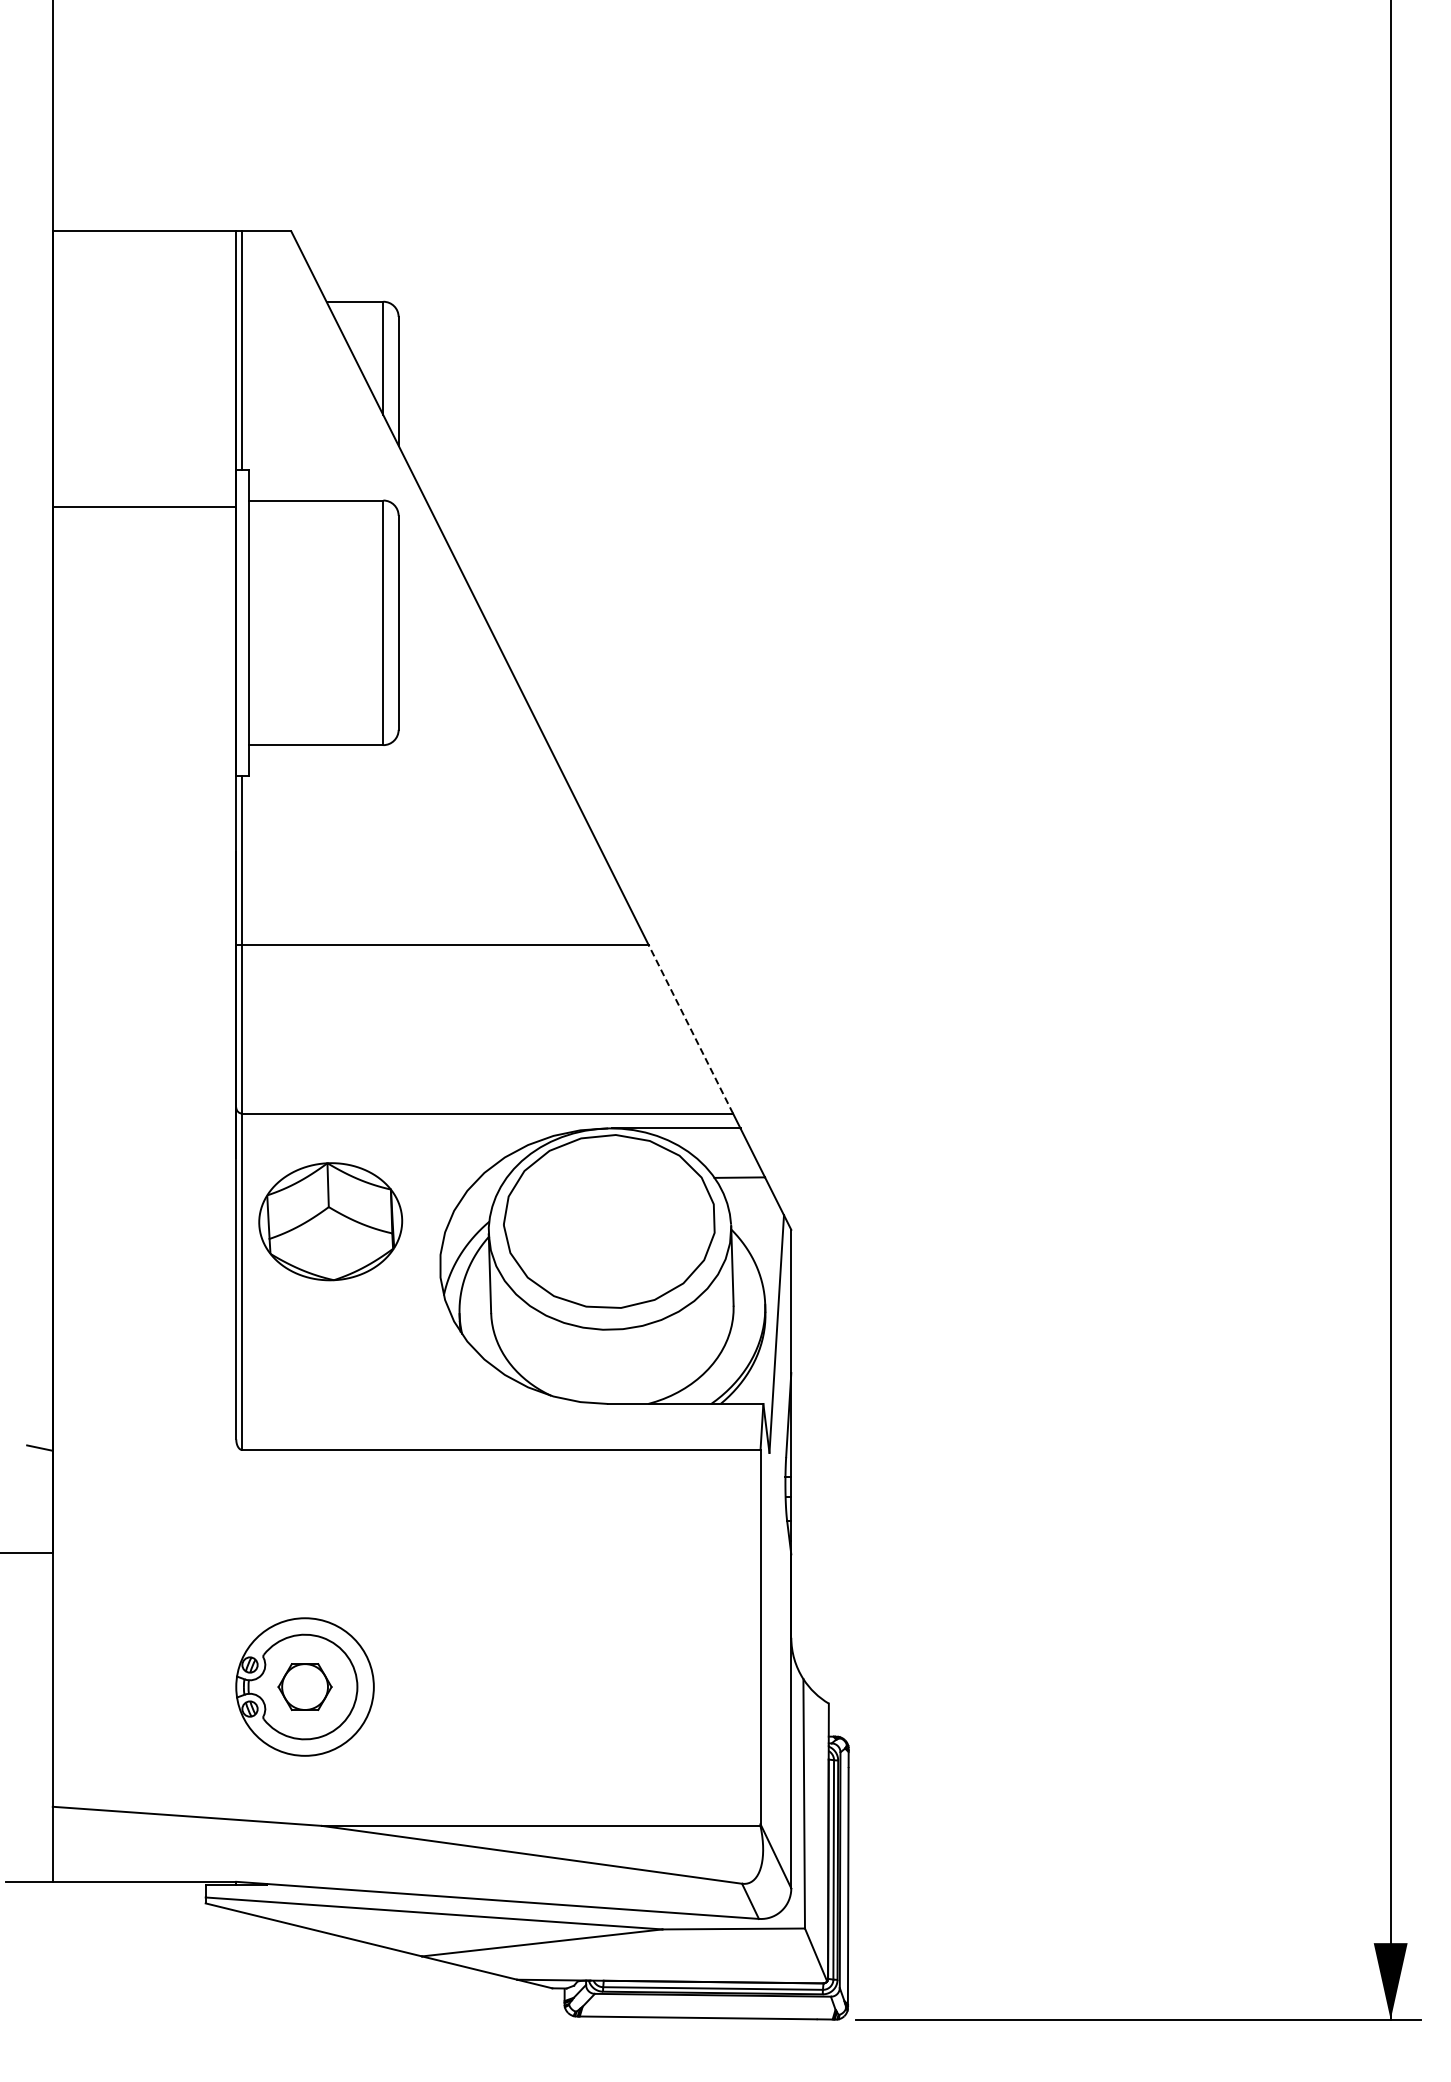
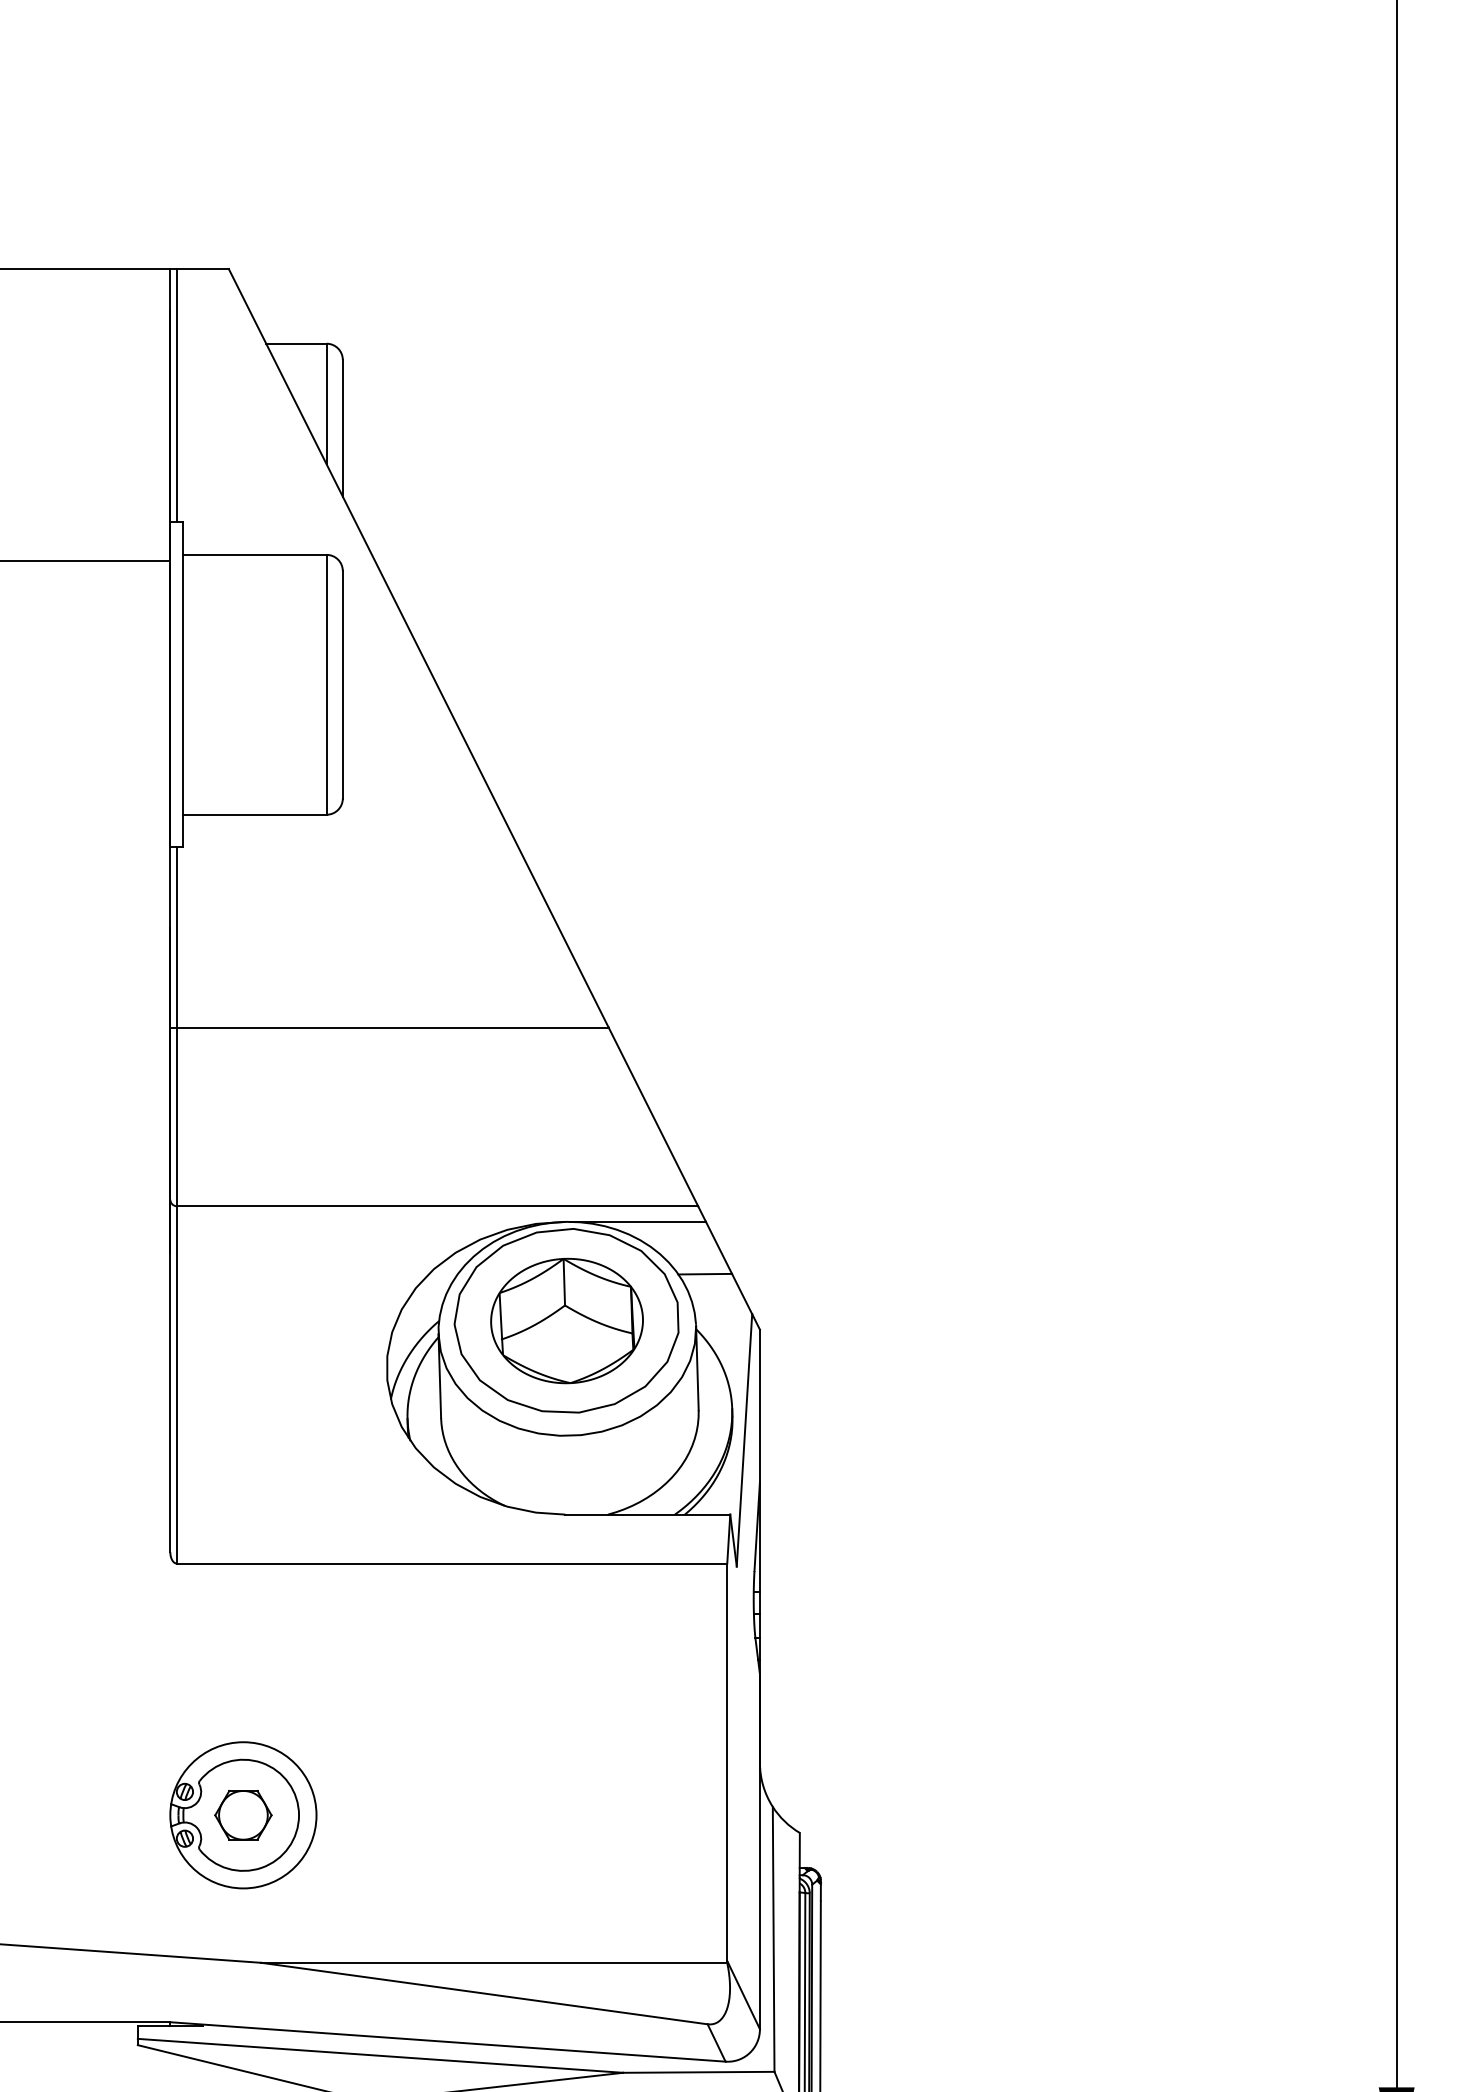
line: (690, 1029) -> (652, 1116), dashed -> solid
part: (330, 1221) -> (566, 1320), moved

